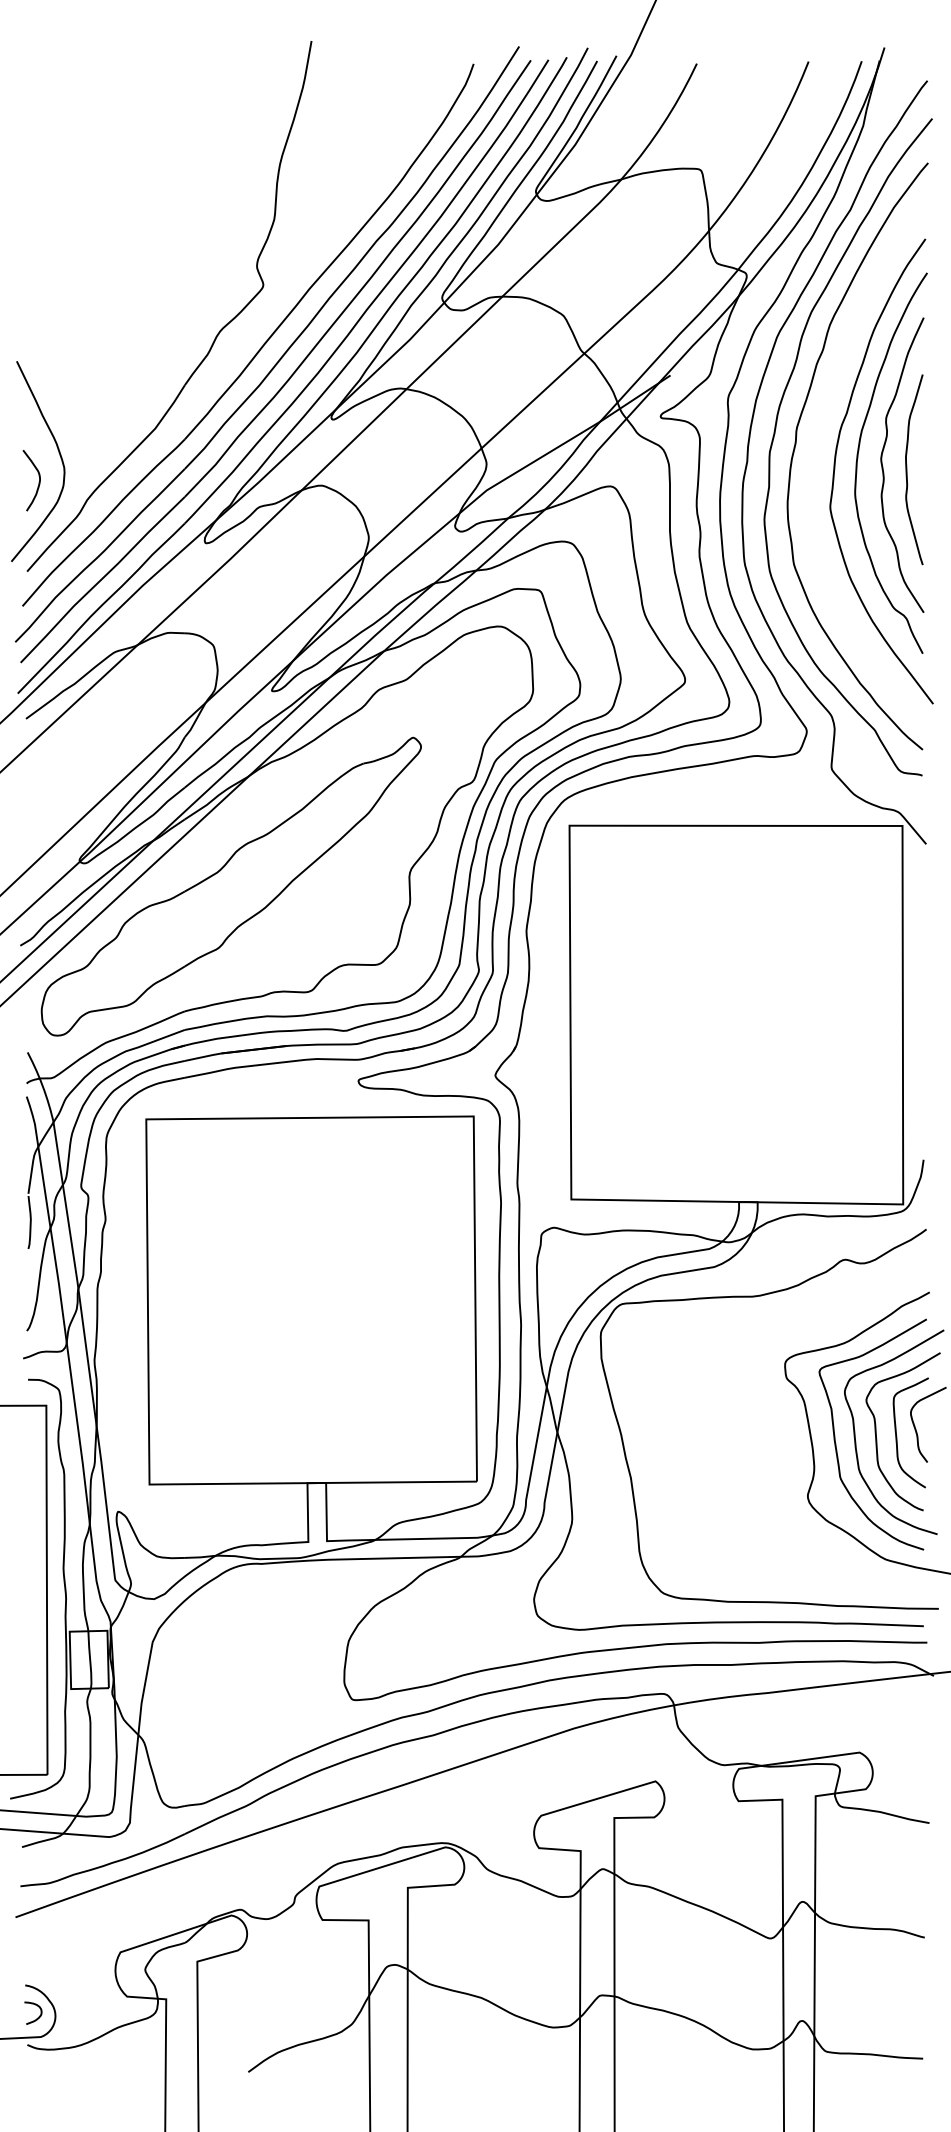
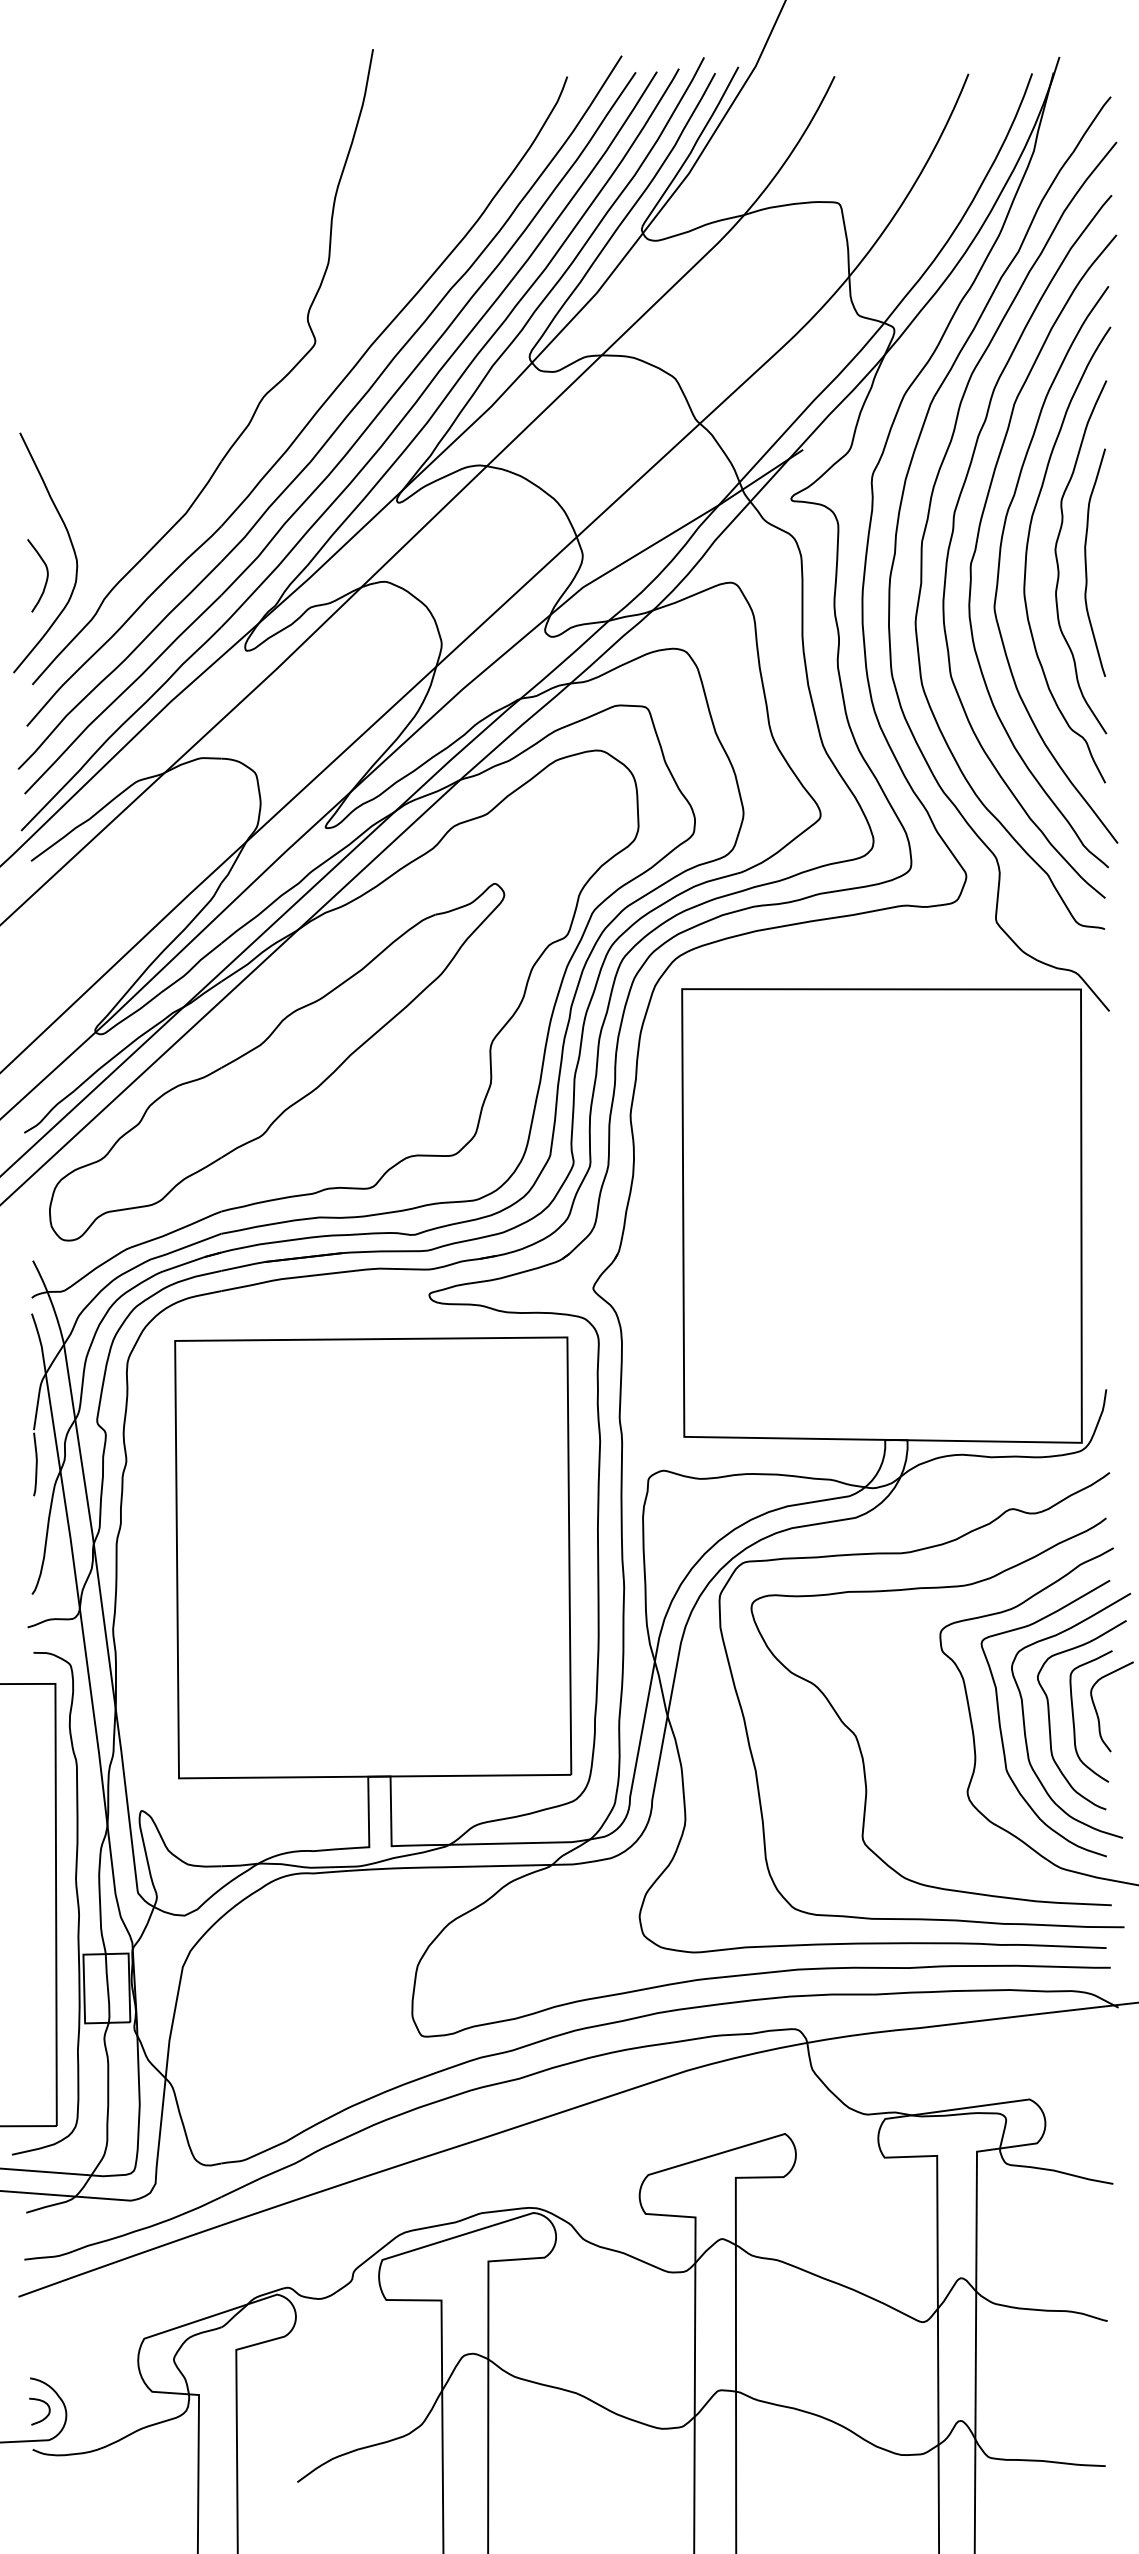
curve: (816, 450) -> (978, 539), added
curve: (717, 1454) -> (859, 1742), added

